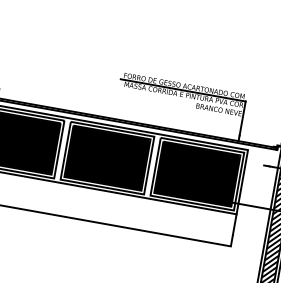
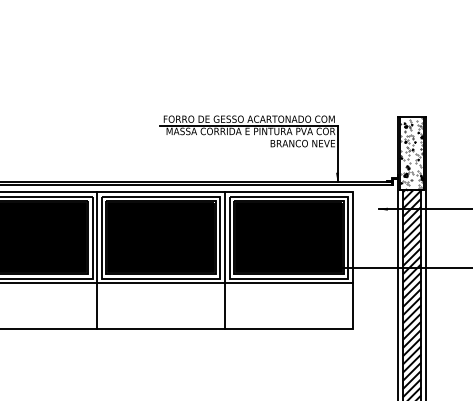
line: (60, 165) -> (97, 259), added
line: (149, 181) -> (224, 259), added

